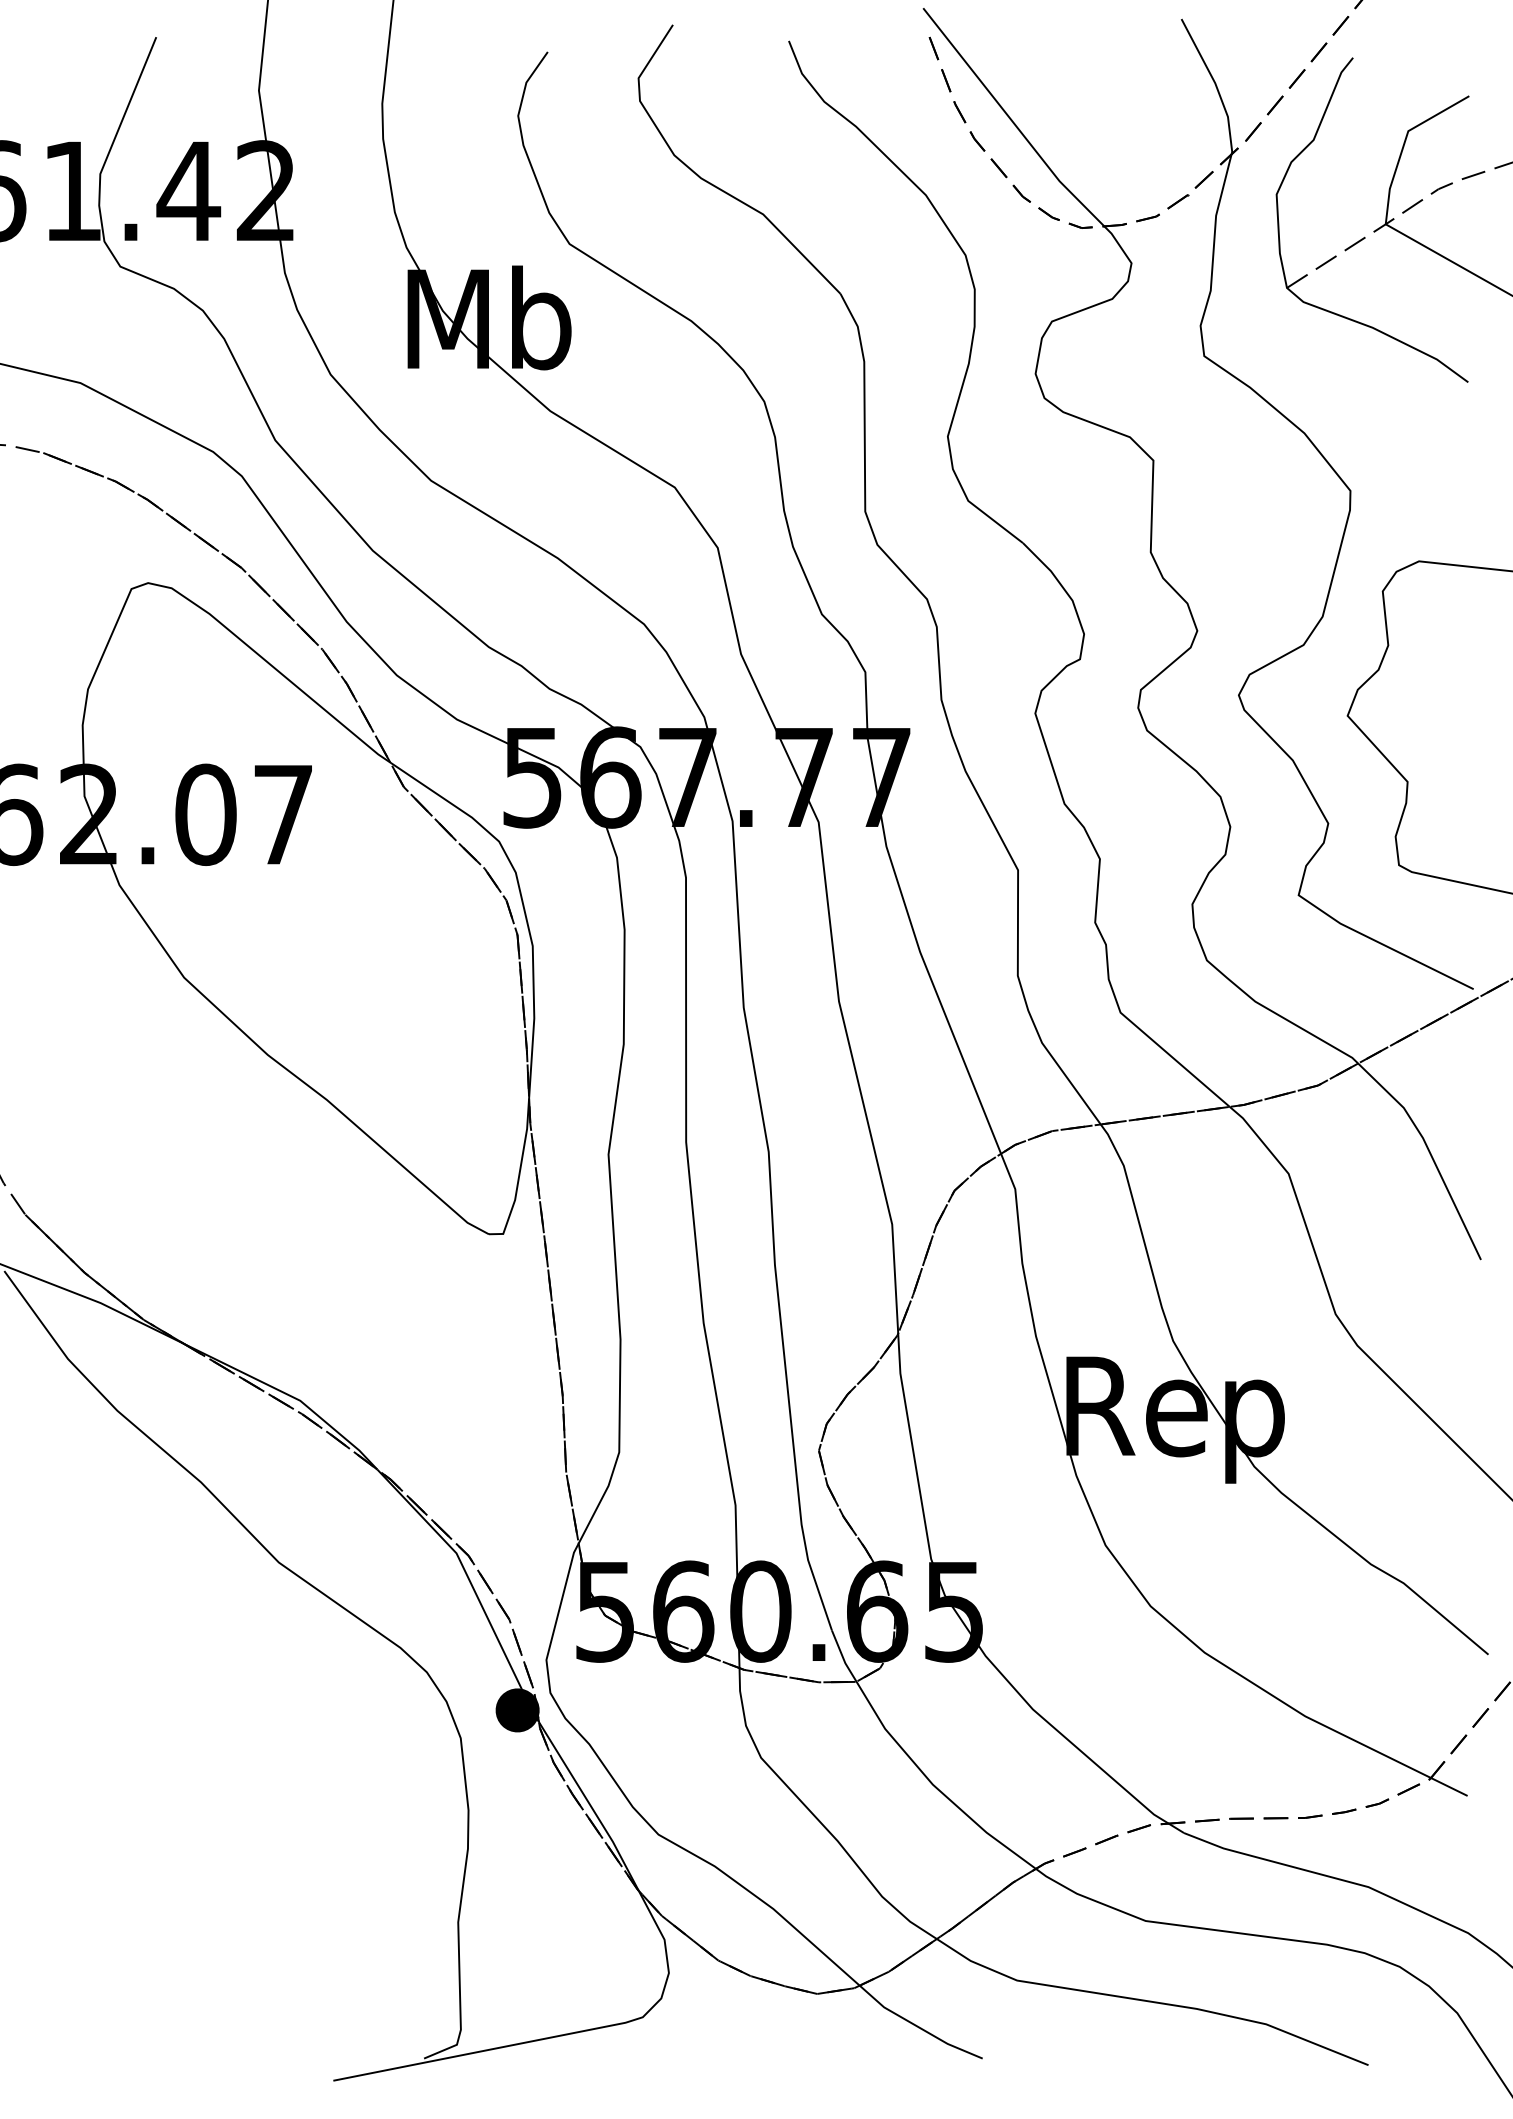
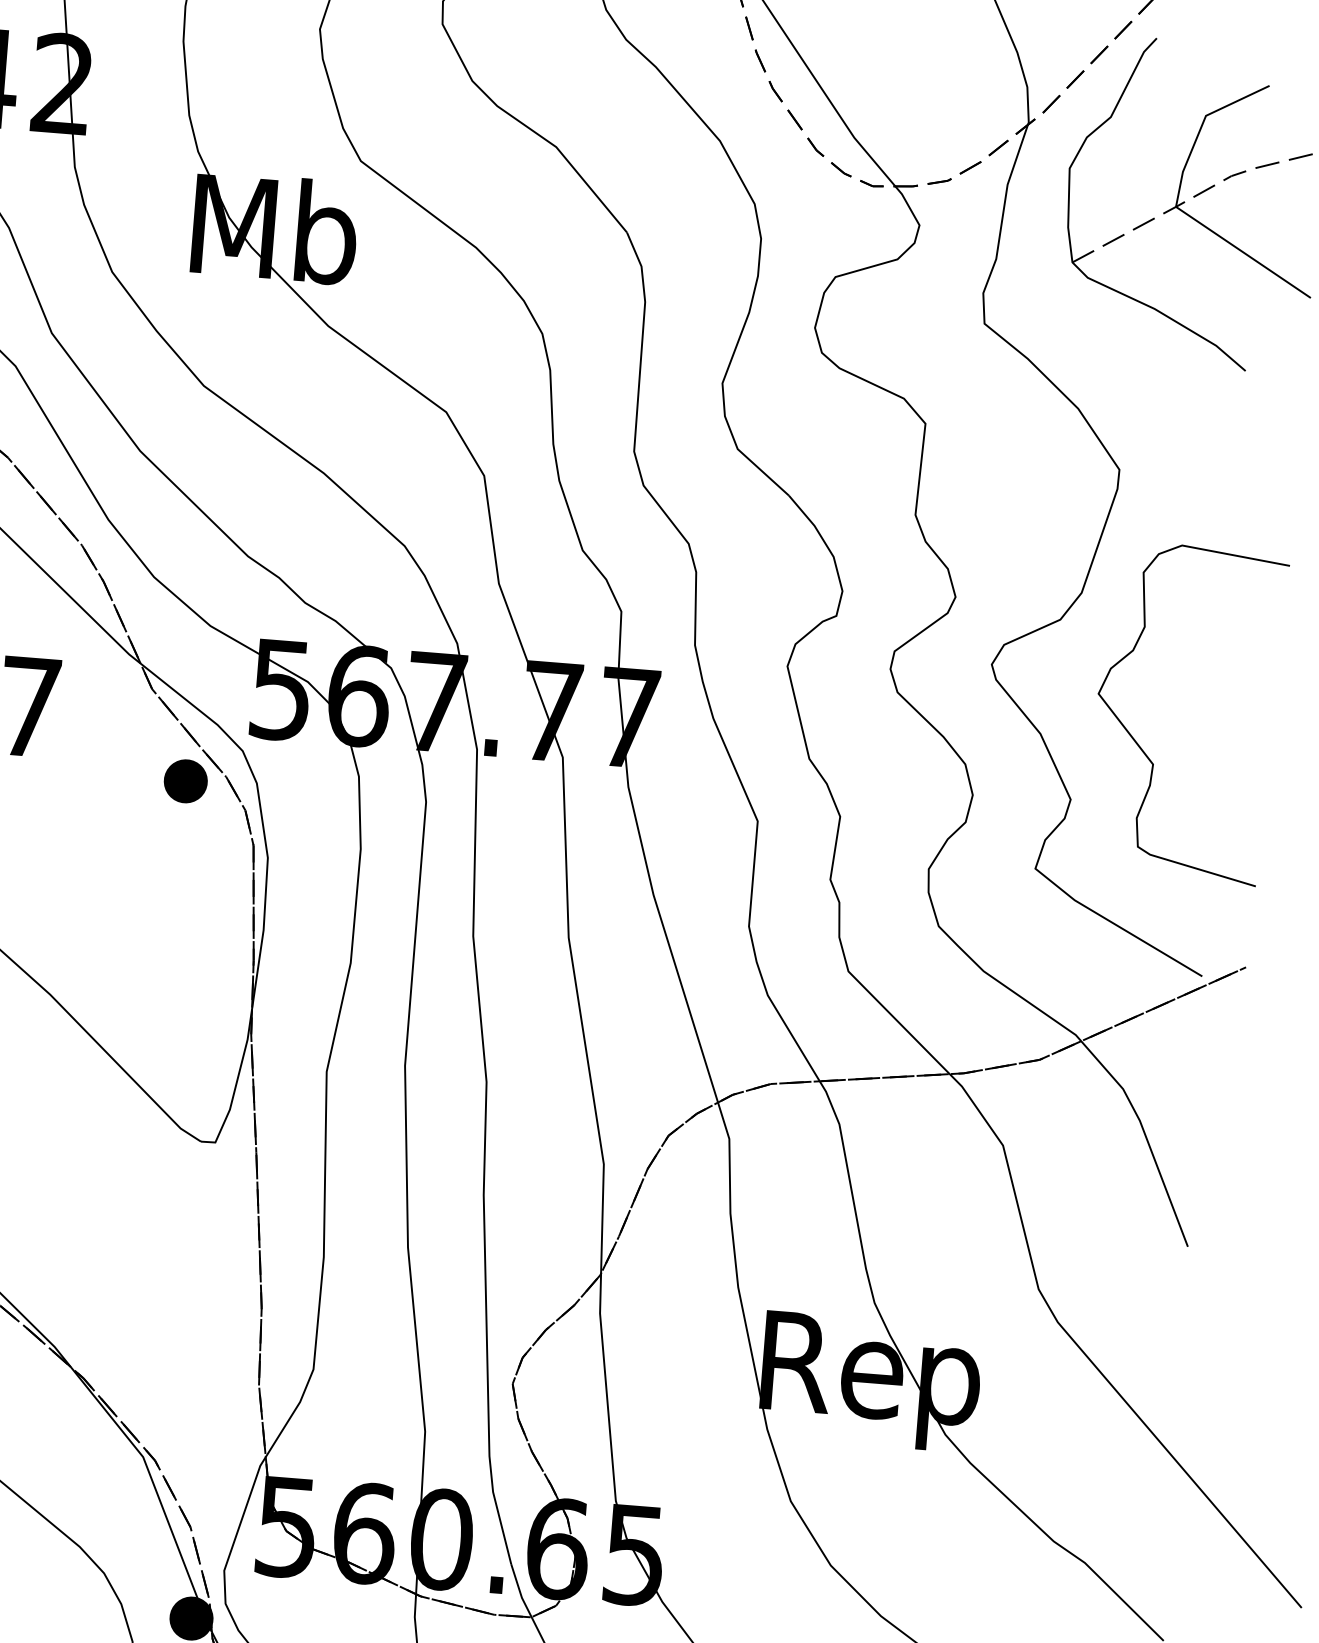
part: (444, 876) -> (185, 781), added

